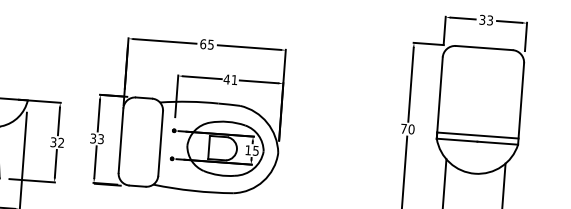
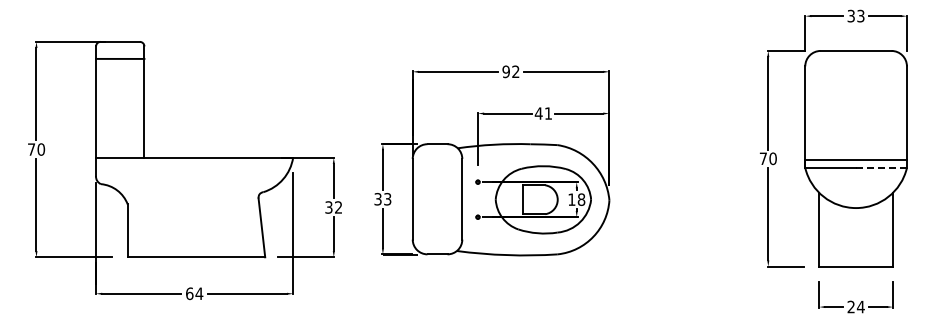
text: (206, 44) -> (510, 71), 65 -> 92
line: (498, 143) -> (882, 168), solid -> dashed
text: (255, 150) -> (581, 199), 15 -> 18

